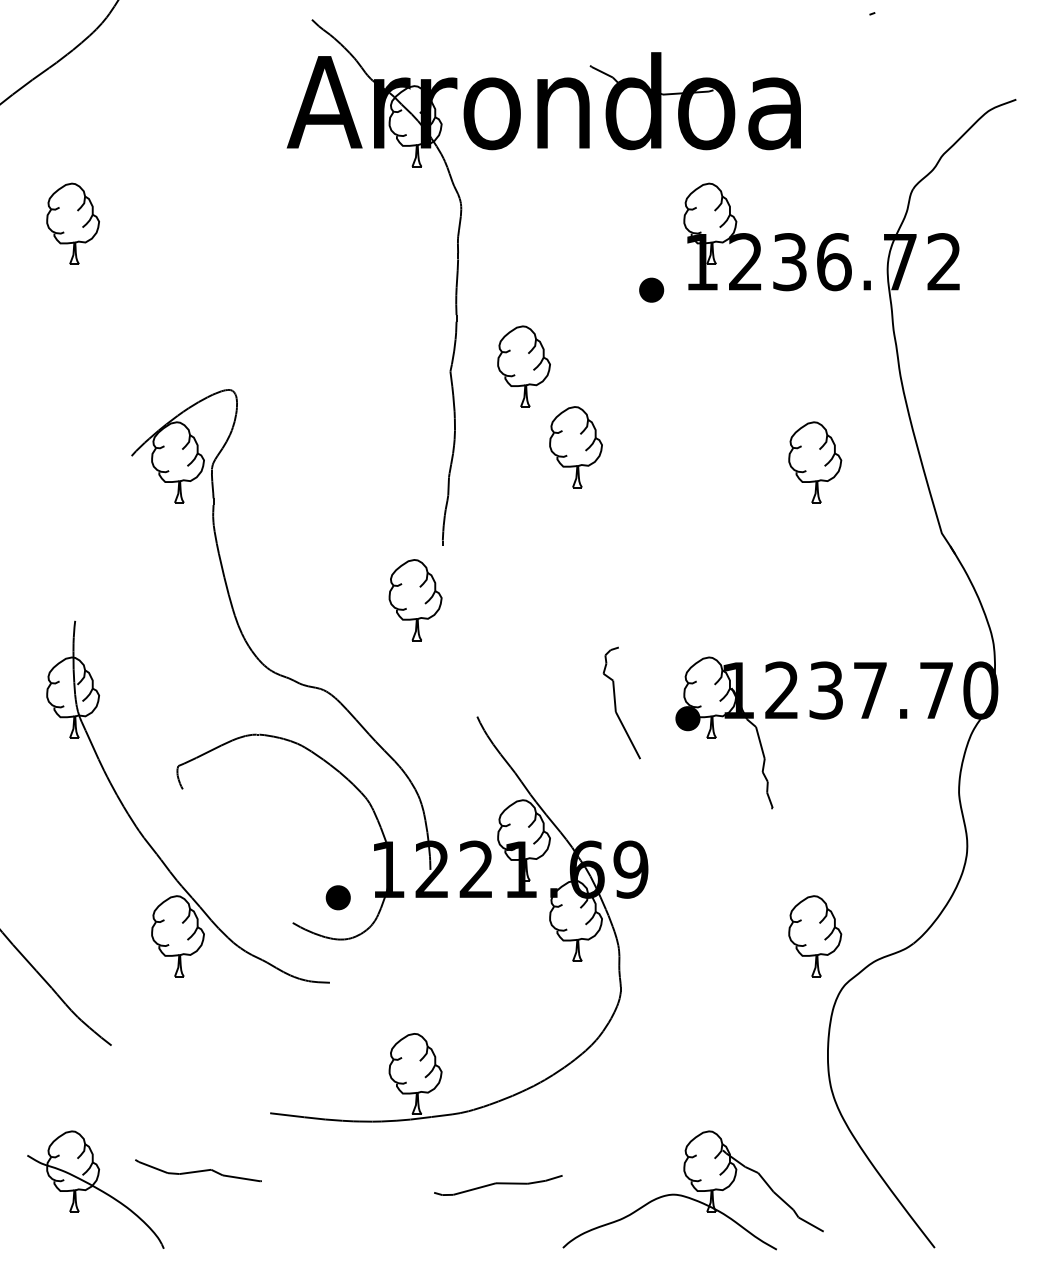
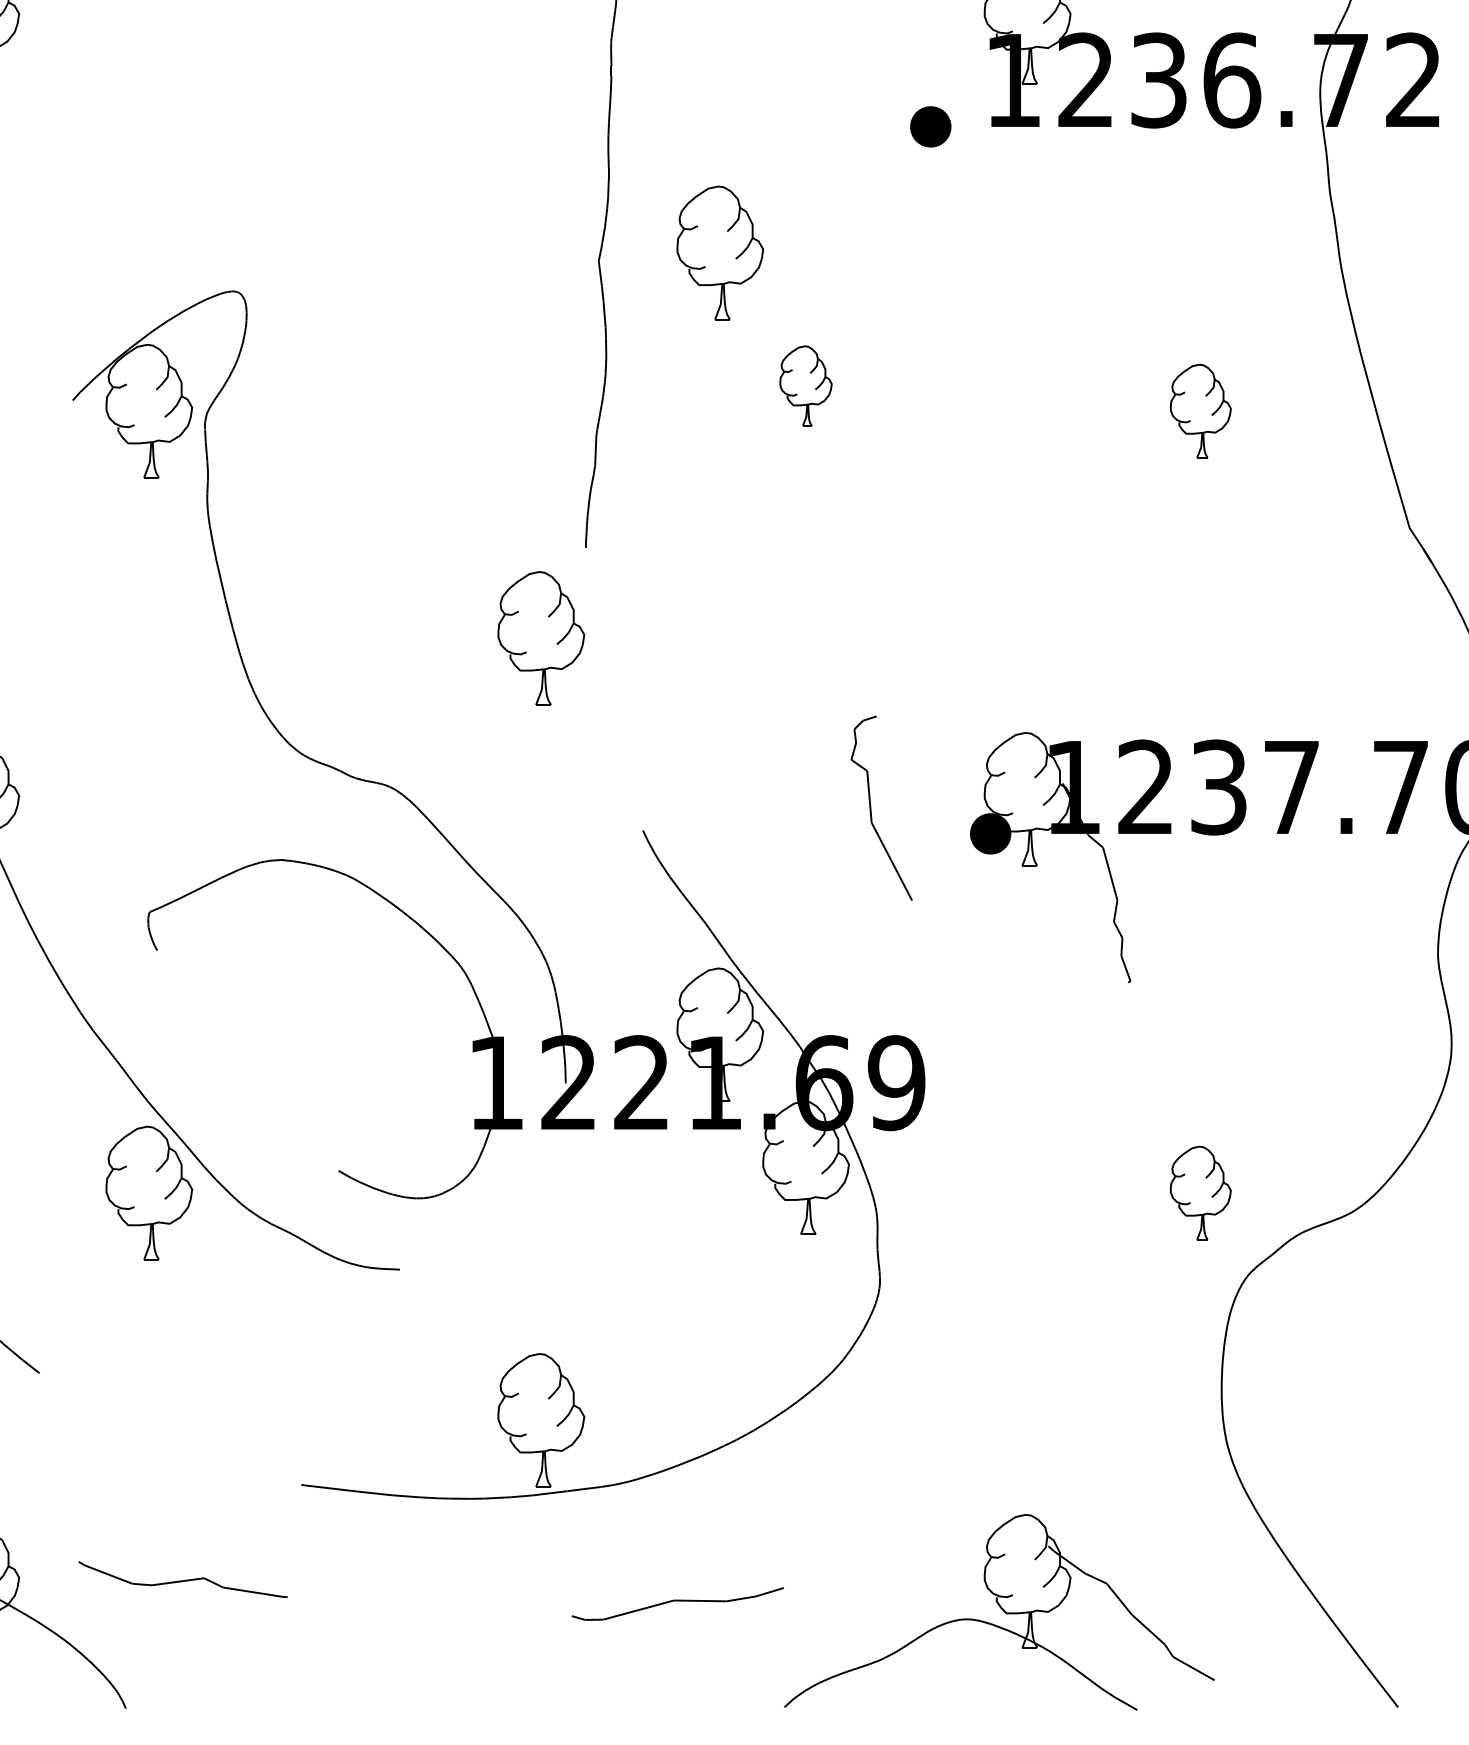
part: (575, 447) -> (805, 386), size x0.6
part: (815, 462) -> (1201, 411), size x0.7
part: (337, 897) -> (412, 1128), removed
part: (815, 936) -> (1201, 1193), size x0.7

